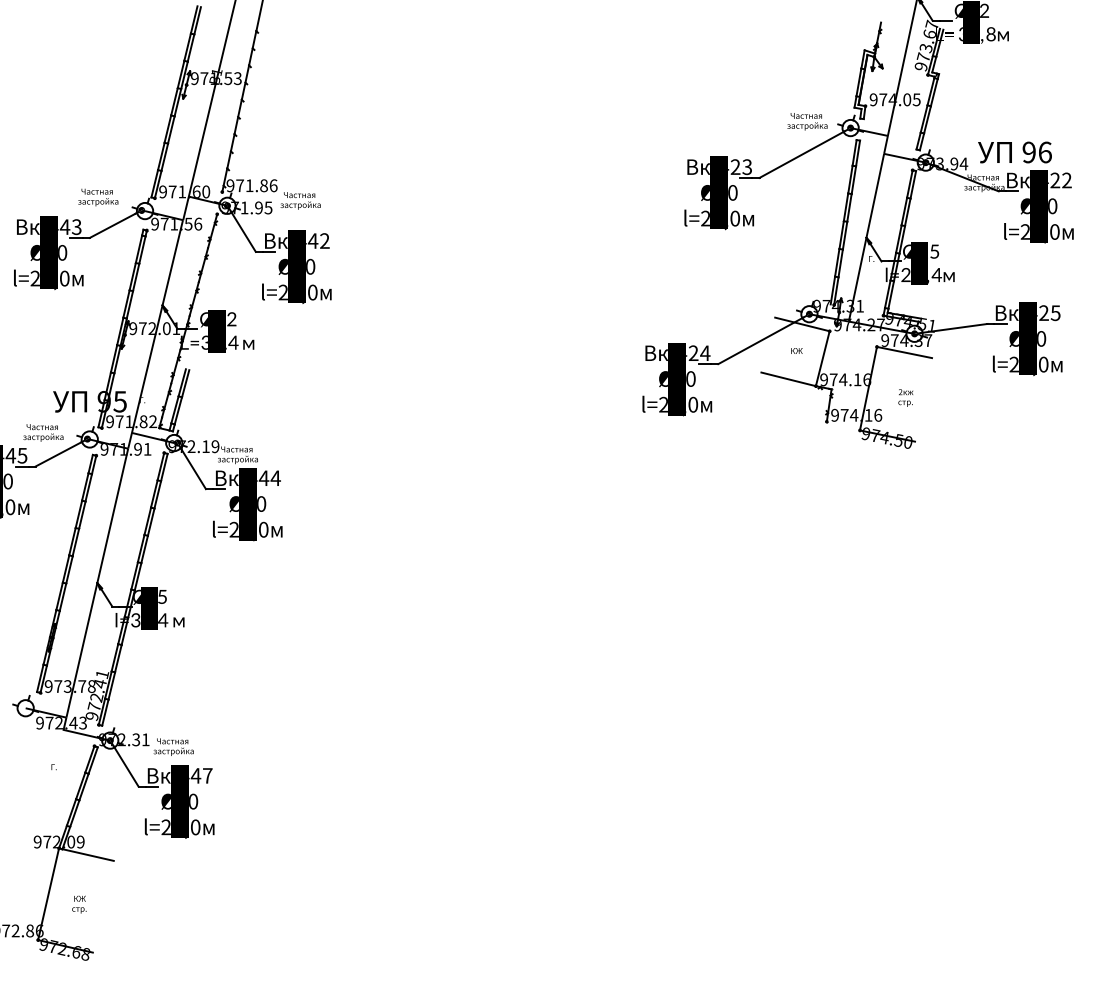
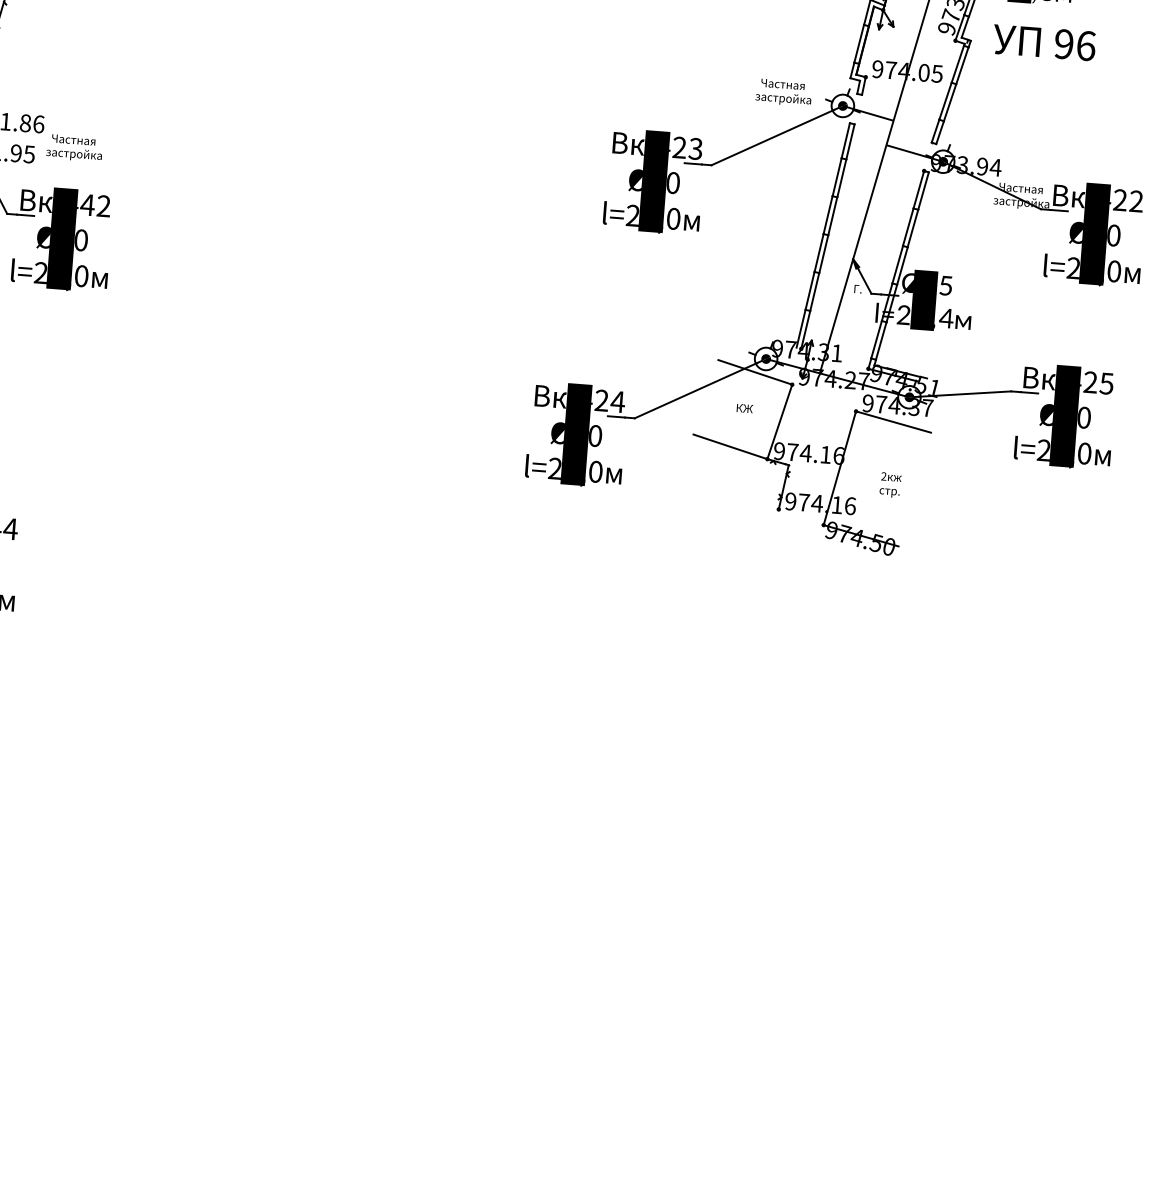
text: (1014, 152) -> (1043, 42), moved

